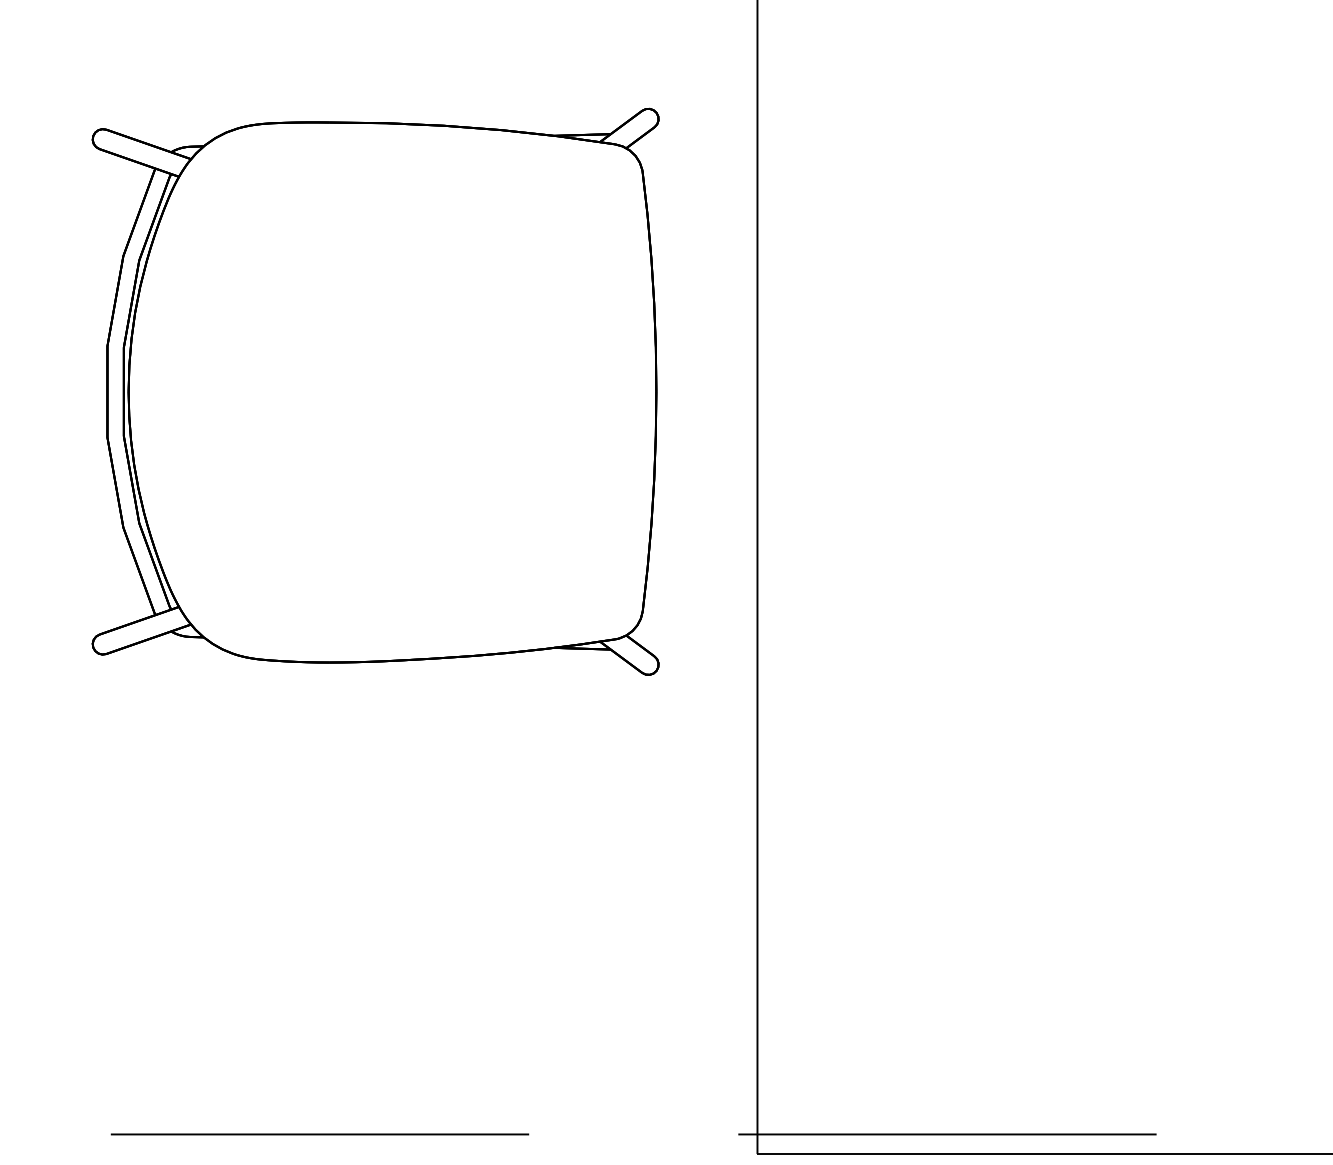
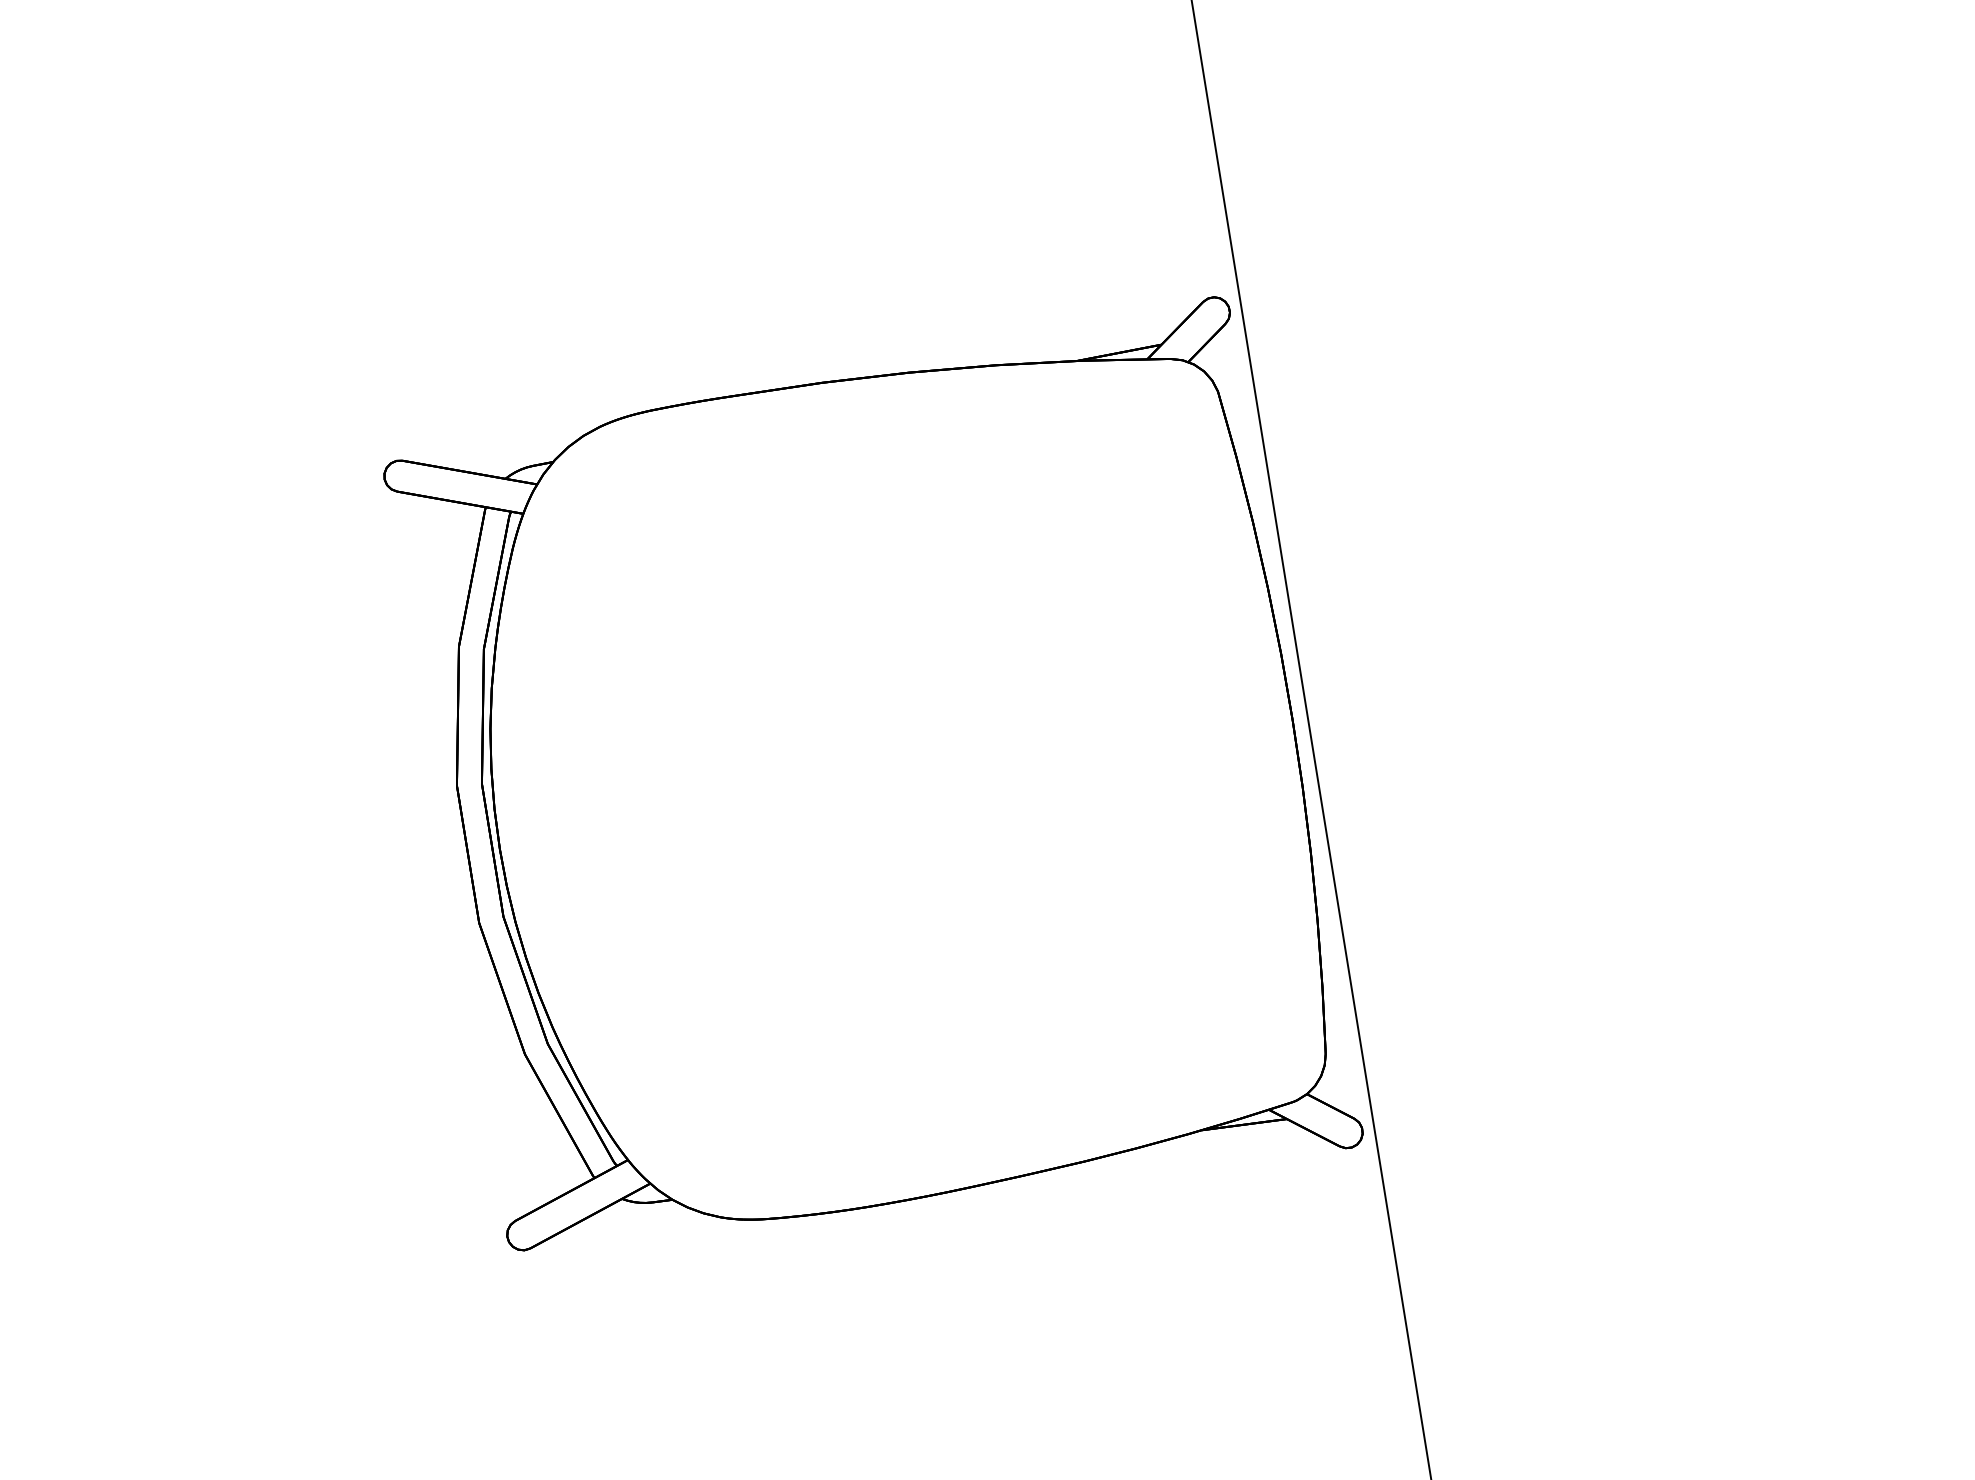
part: (375, 391) -> (870, 788), moved

